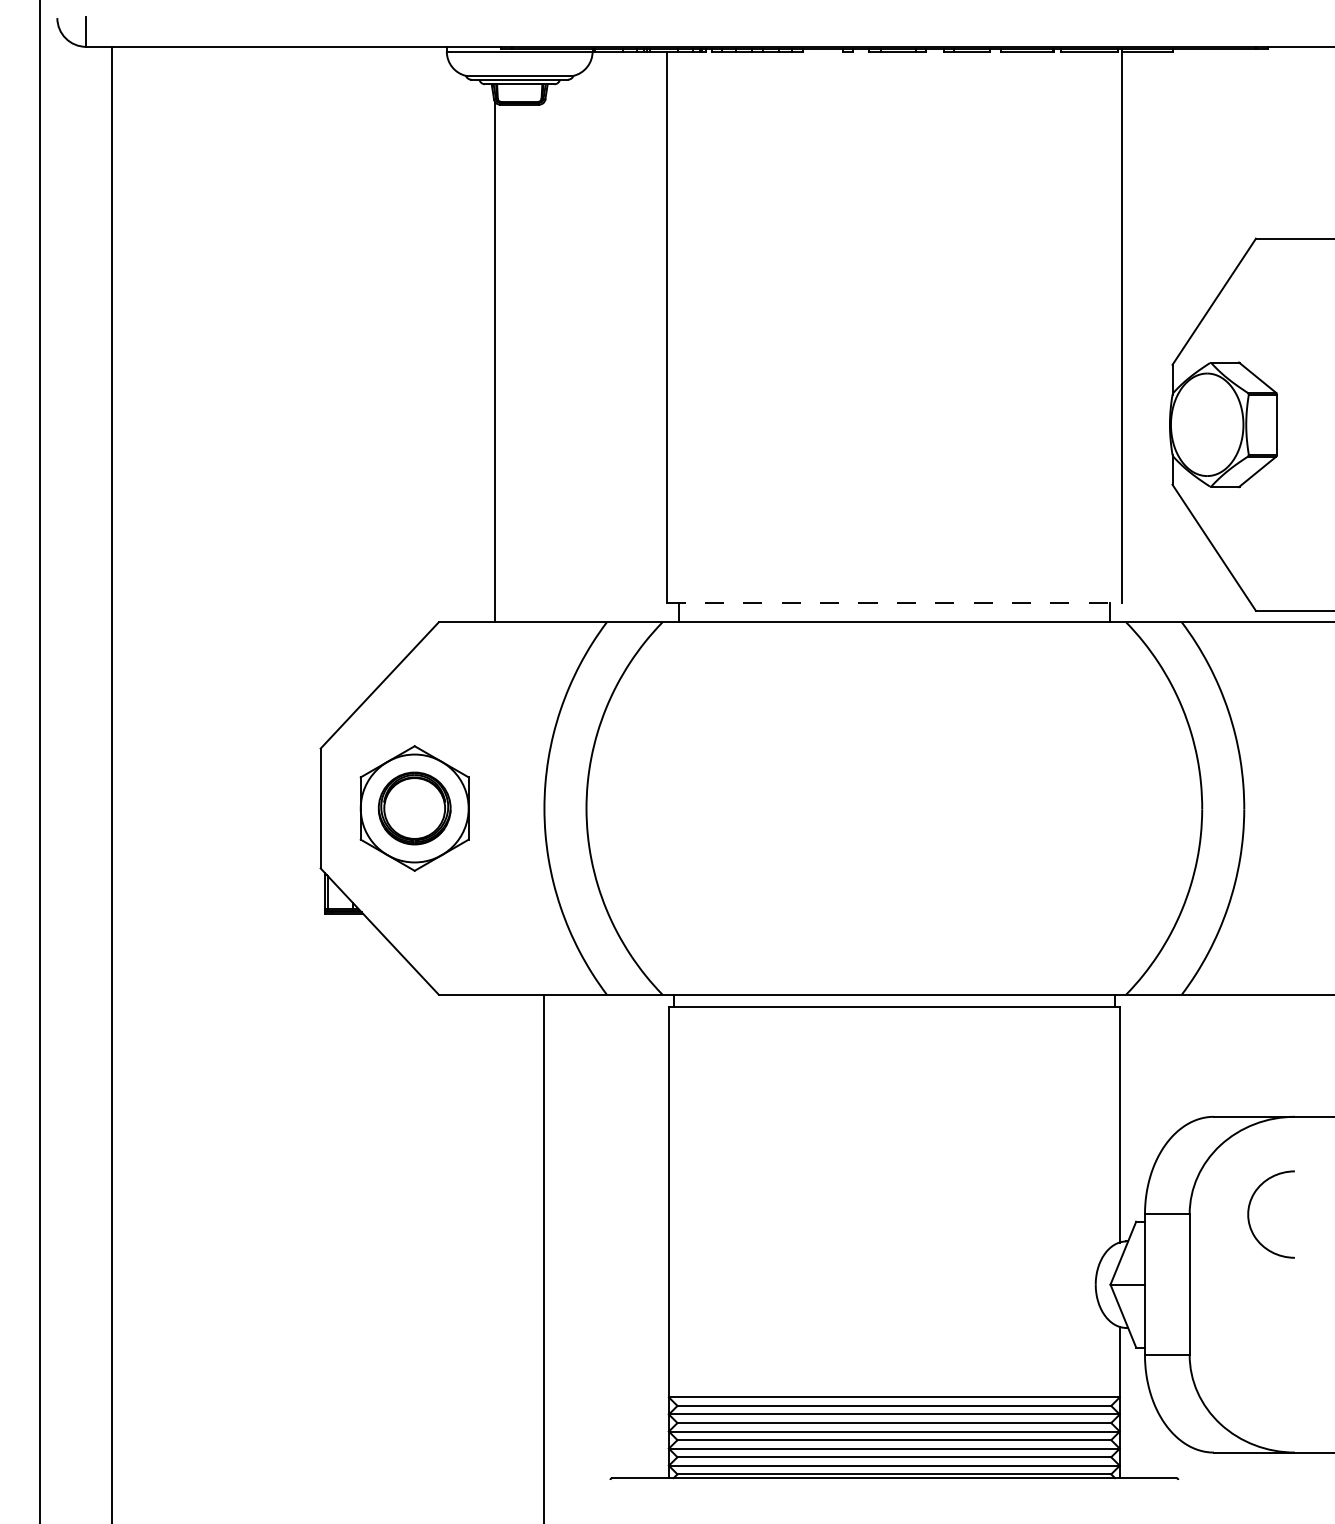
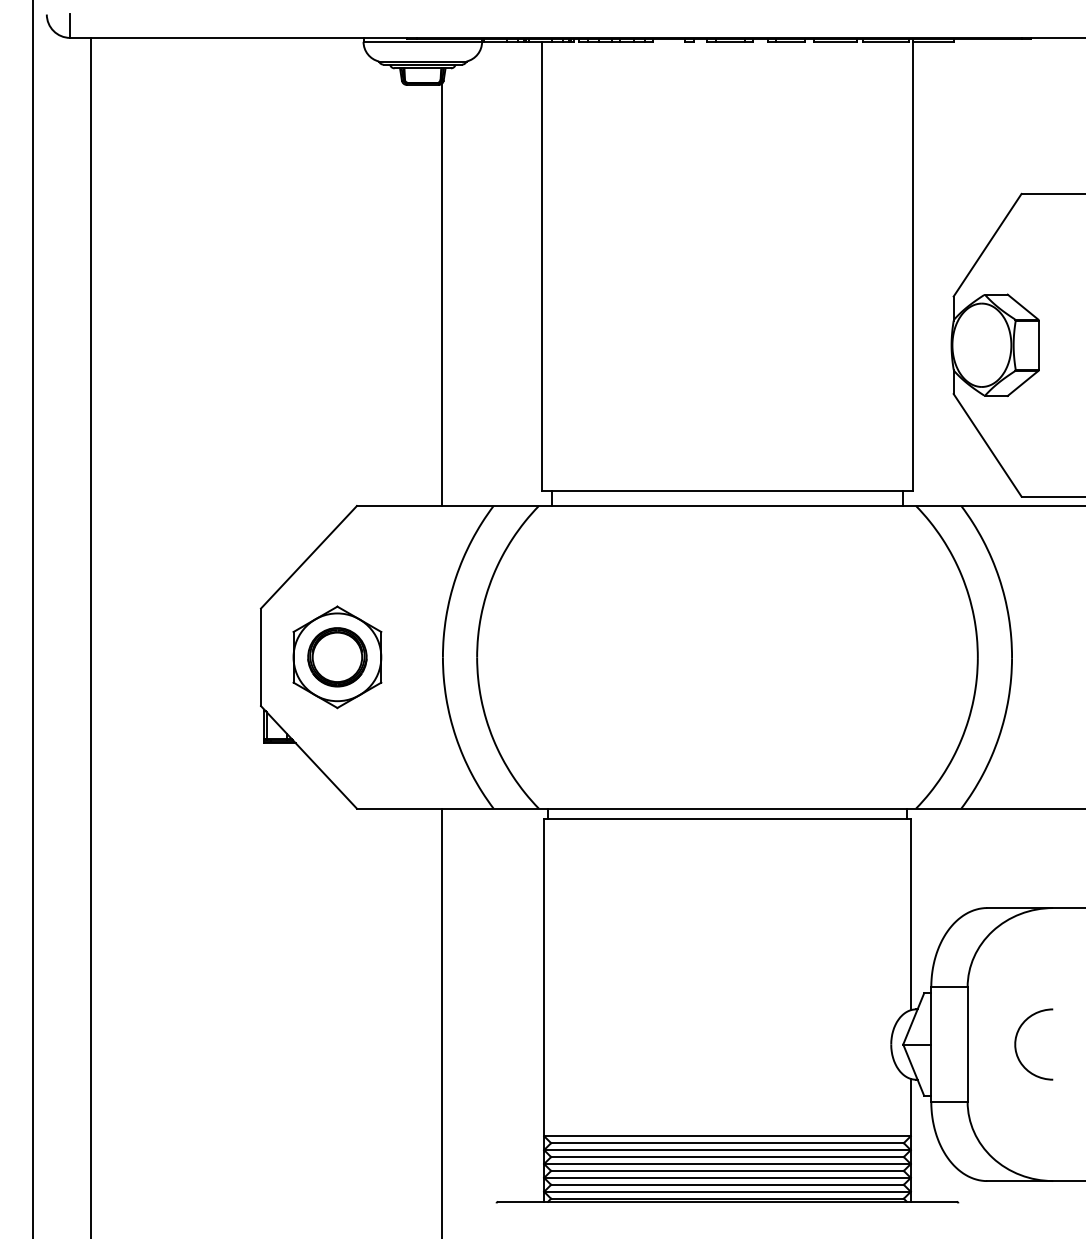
line: (494, 362) -> (442, 294), moved
line: (894, 603) -> (727, 490), dashed -> solid
curve: (1249, 1214) -> (1016, 1044), moved

